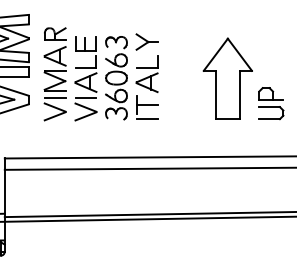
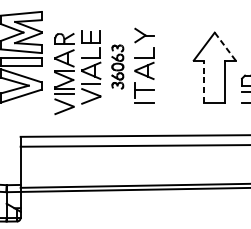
line: (239, 54) -> (224, 46), solid -> dashed
part: (54, 74) -> (63, 74), moved
part: (116, 78) -> (117, 67), size x0.6
line: (215, 94) -> (203, 81), solid -> dashed

